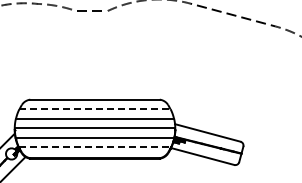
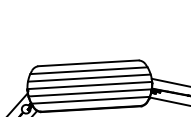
line: (95, 109) -> (89, 70), dashed -> solid
line: (95, 147) -> (91, 100), dashed -> solid

